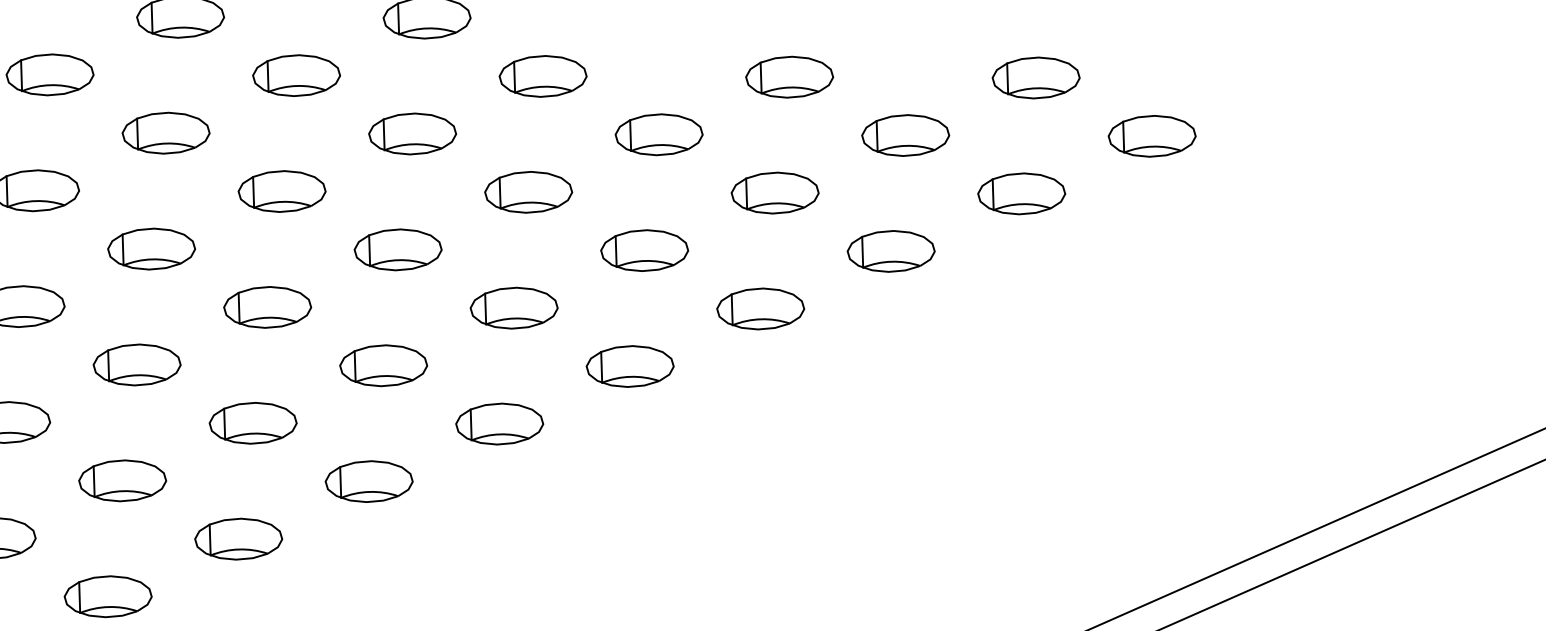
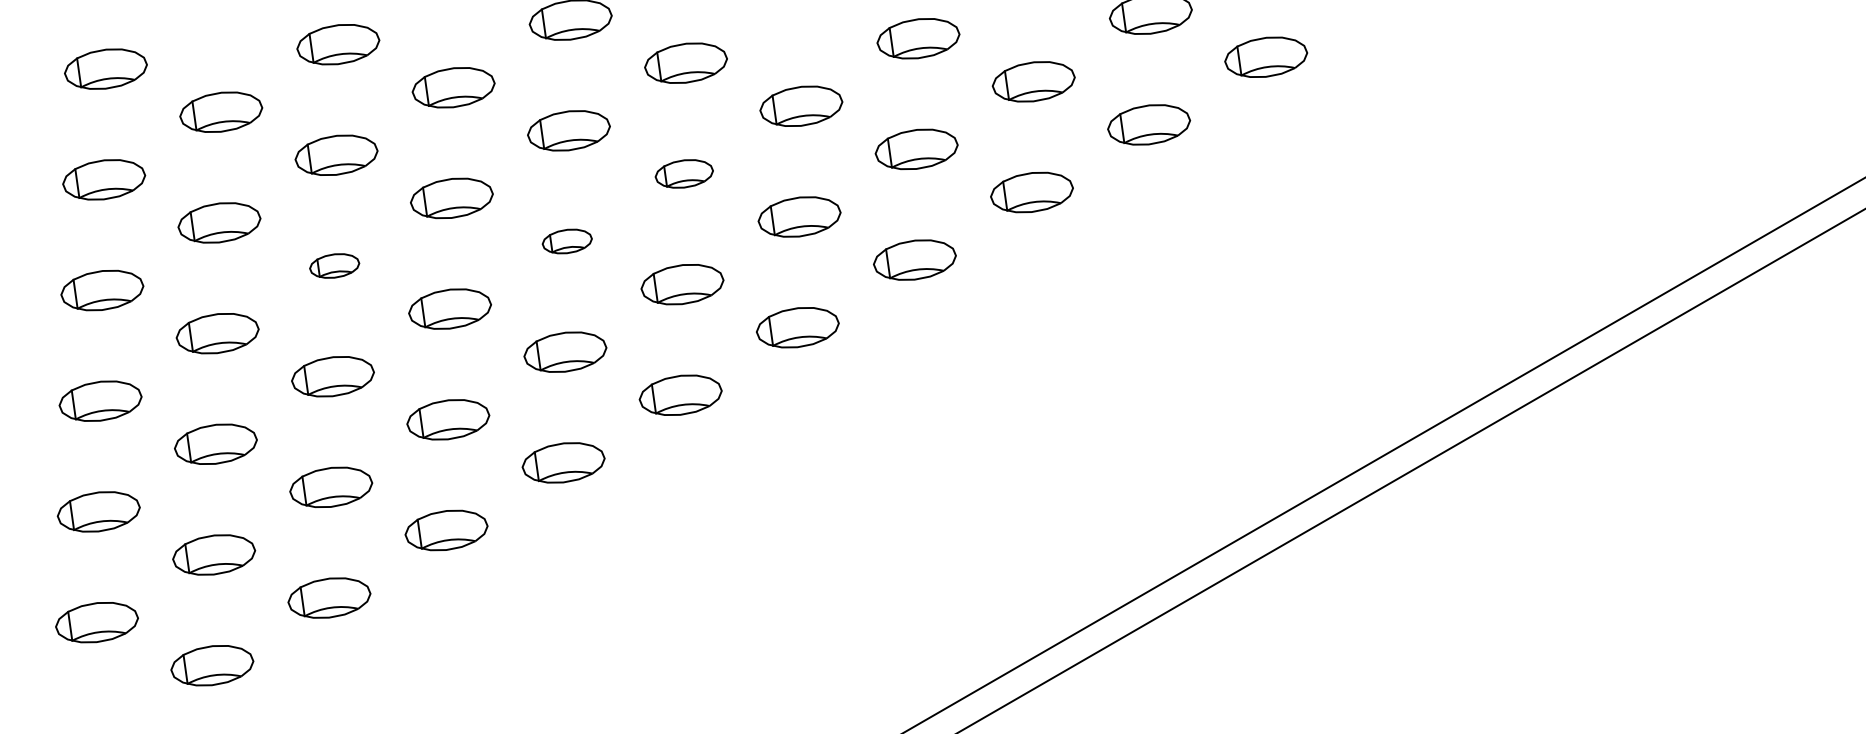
part: (528, 191) -> (684, 173), size x0.7
part: (151, 248) -> (334, 265), size x0.6
part: (398, 249) -> (567, 241), size x0.6

